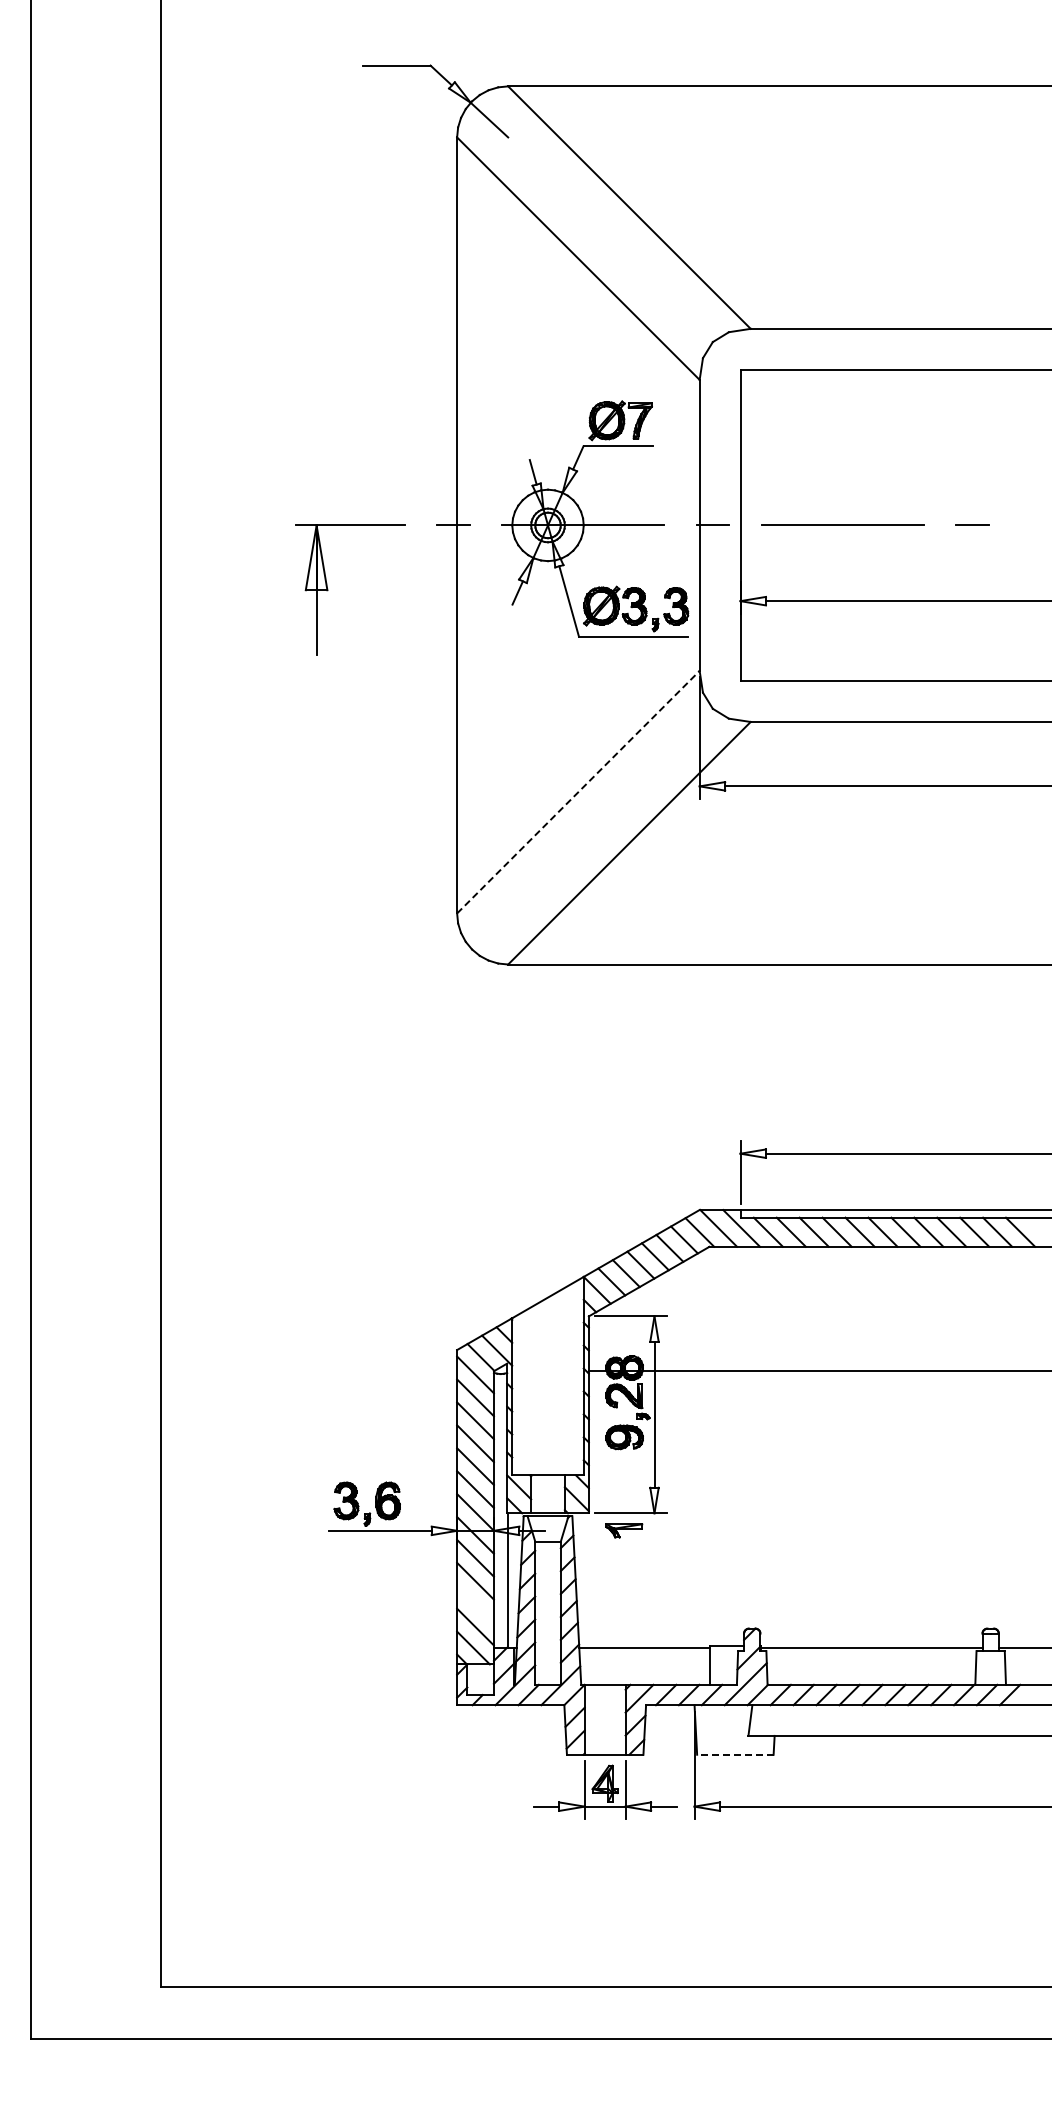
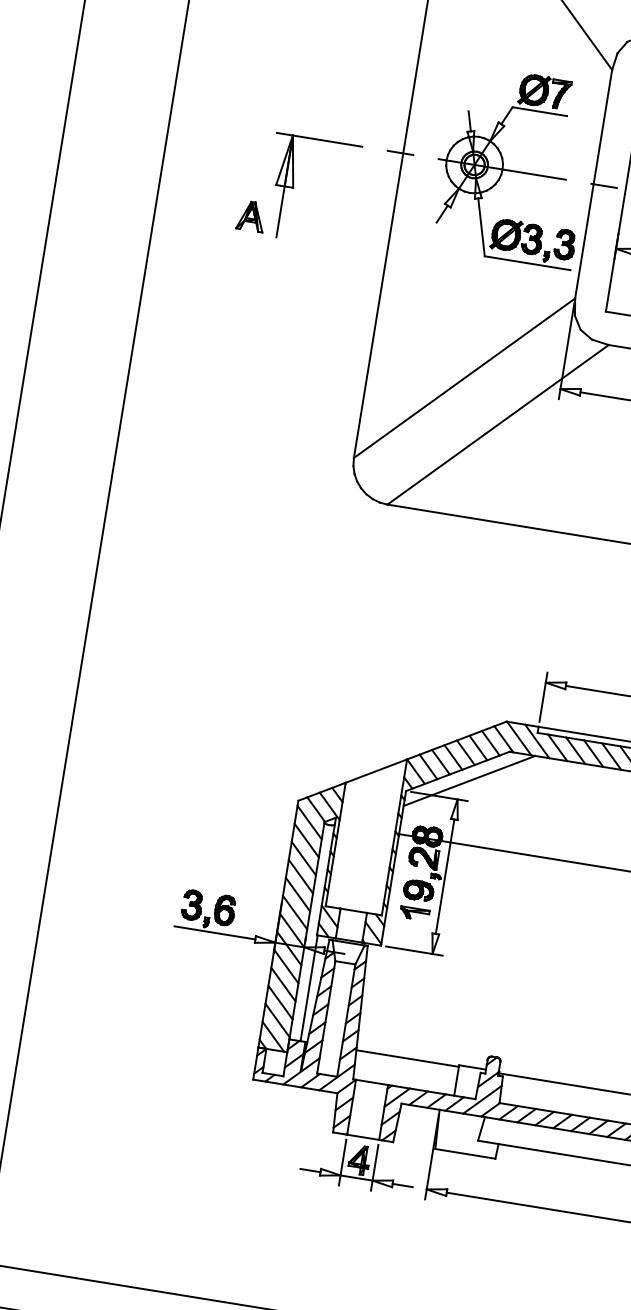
part: (281, 634) -> (251, 216), added
line: (578, 791) -> (464, 377), dashed -> solid
line: (665, 1290) -> (469, 780), added
part: (624, 1530) -> (414, 913), moved
line: (475, 1603) -> (280, 1002), added
line: (734, 1754) -> (464, 1153), dashed -> solid

